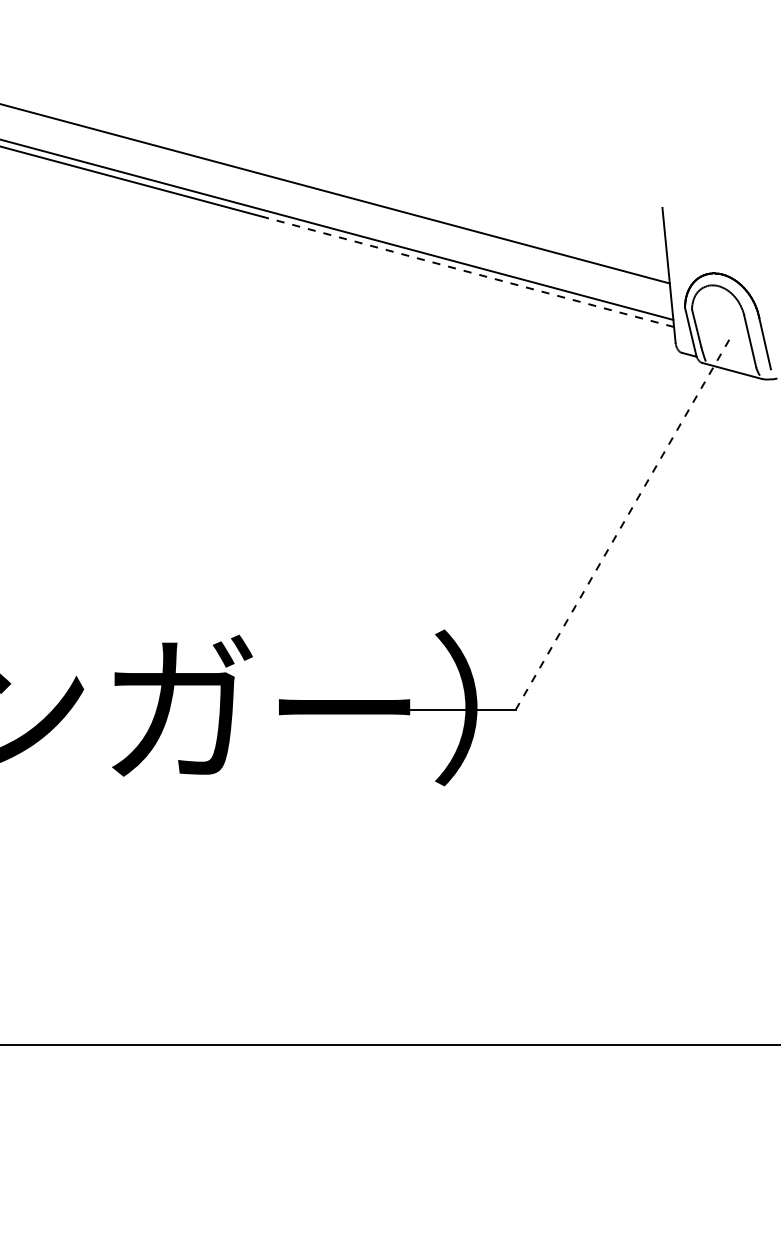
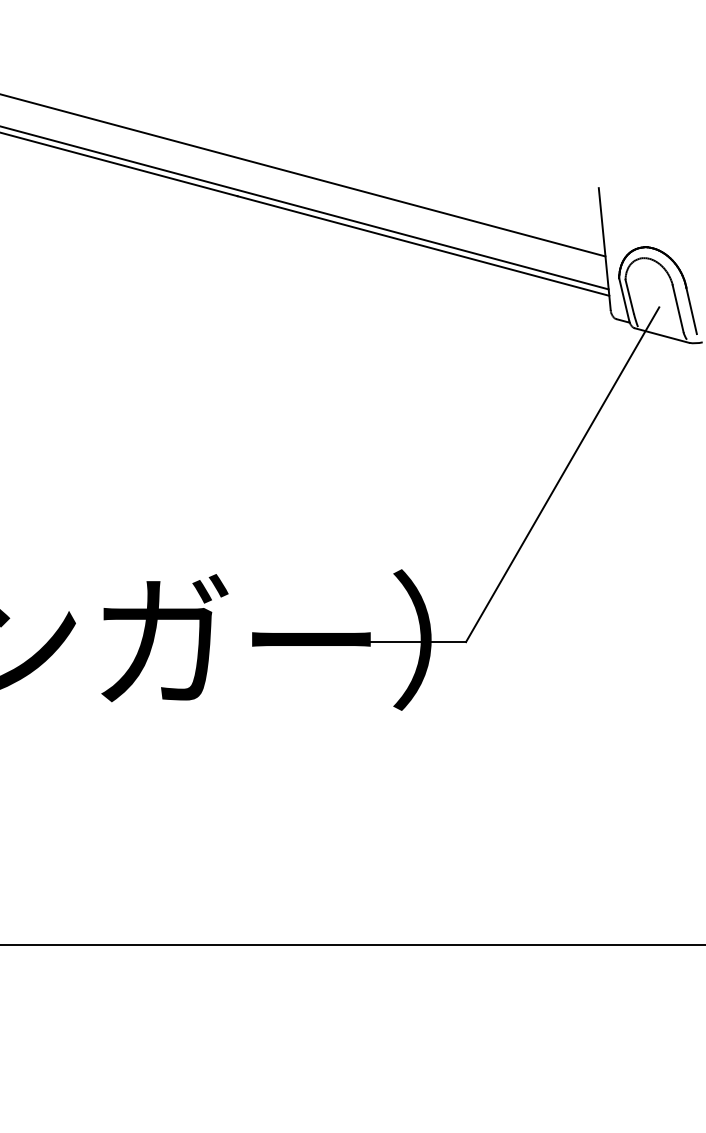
line: (468, 271) -> (423, 245), dashed -> solid
line: (622, 524) -> (562, 474), dashed -> solid

